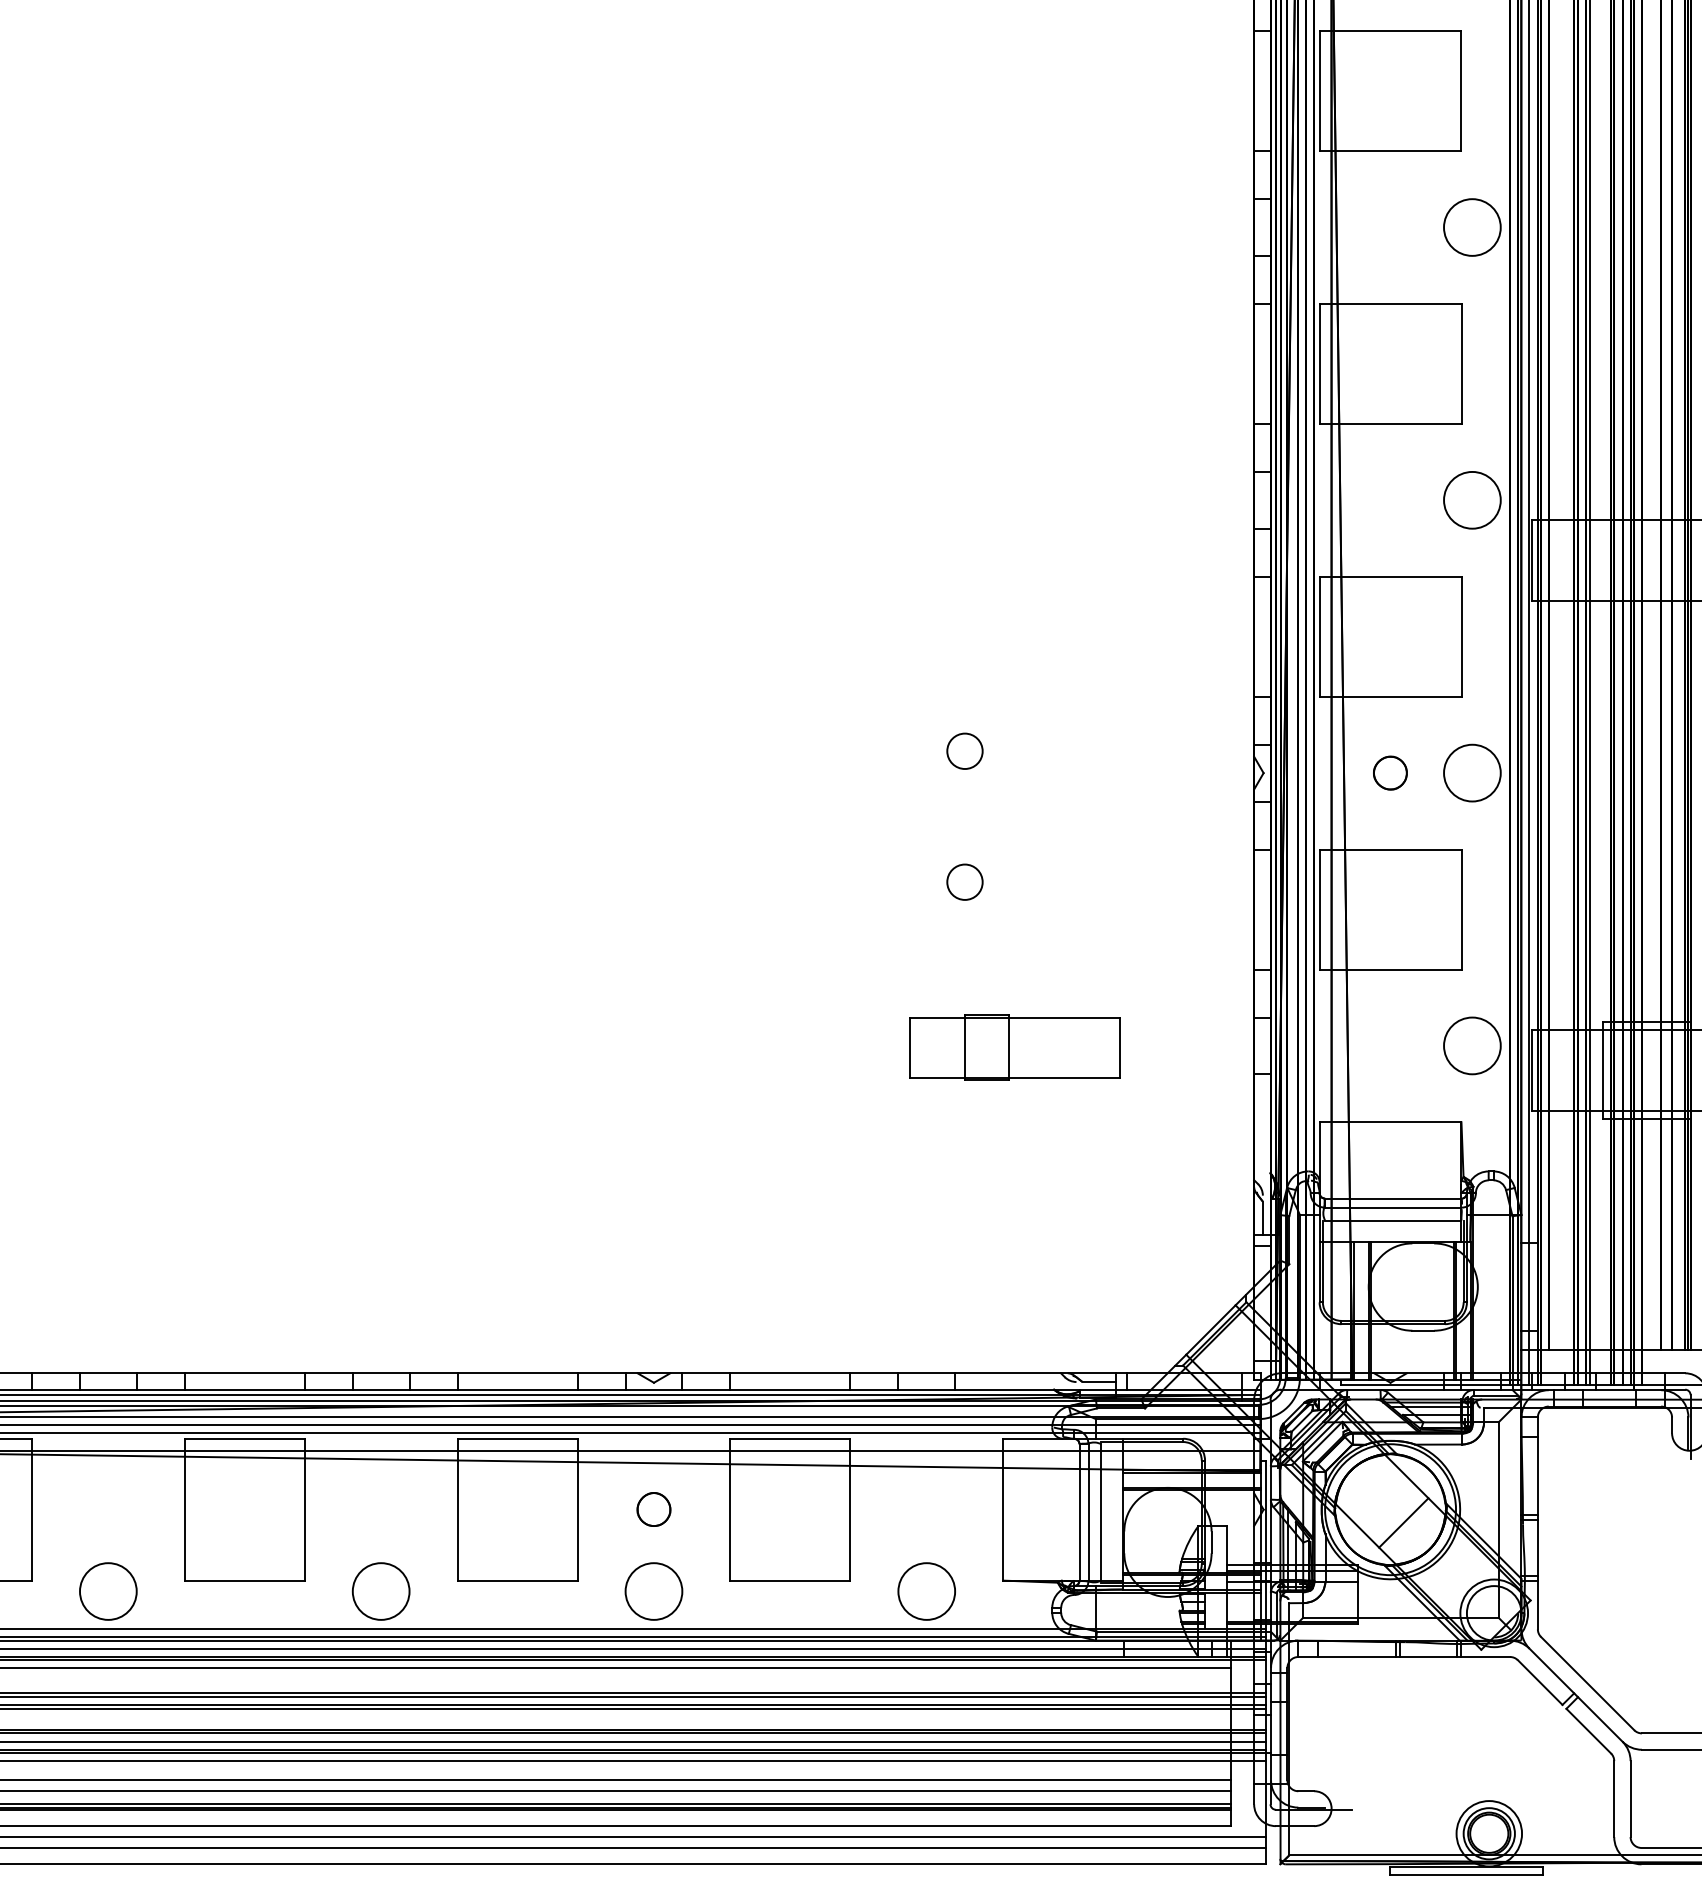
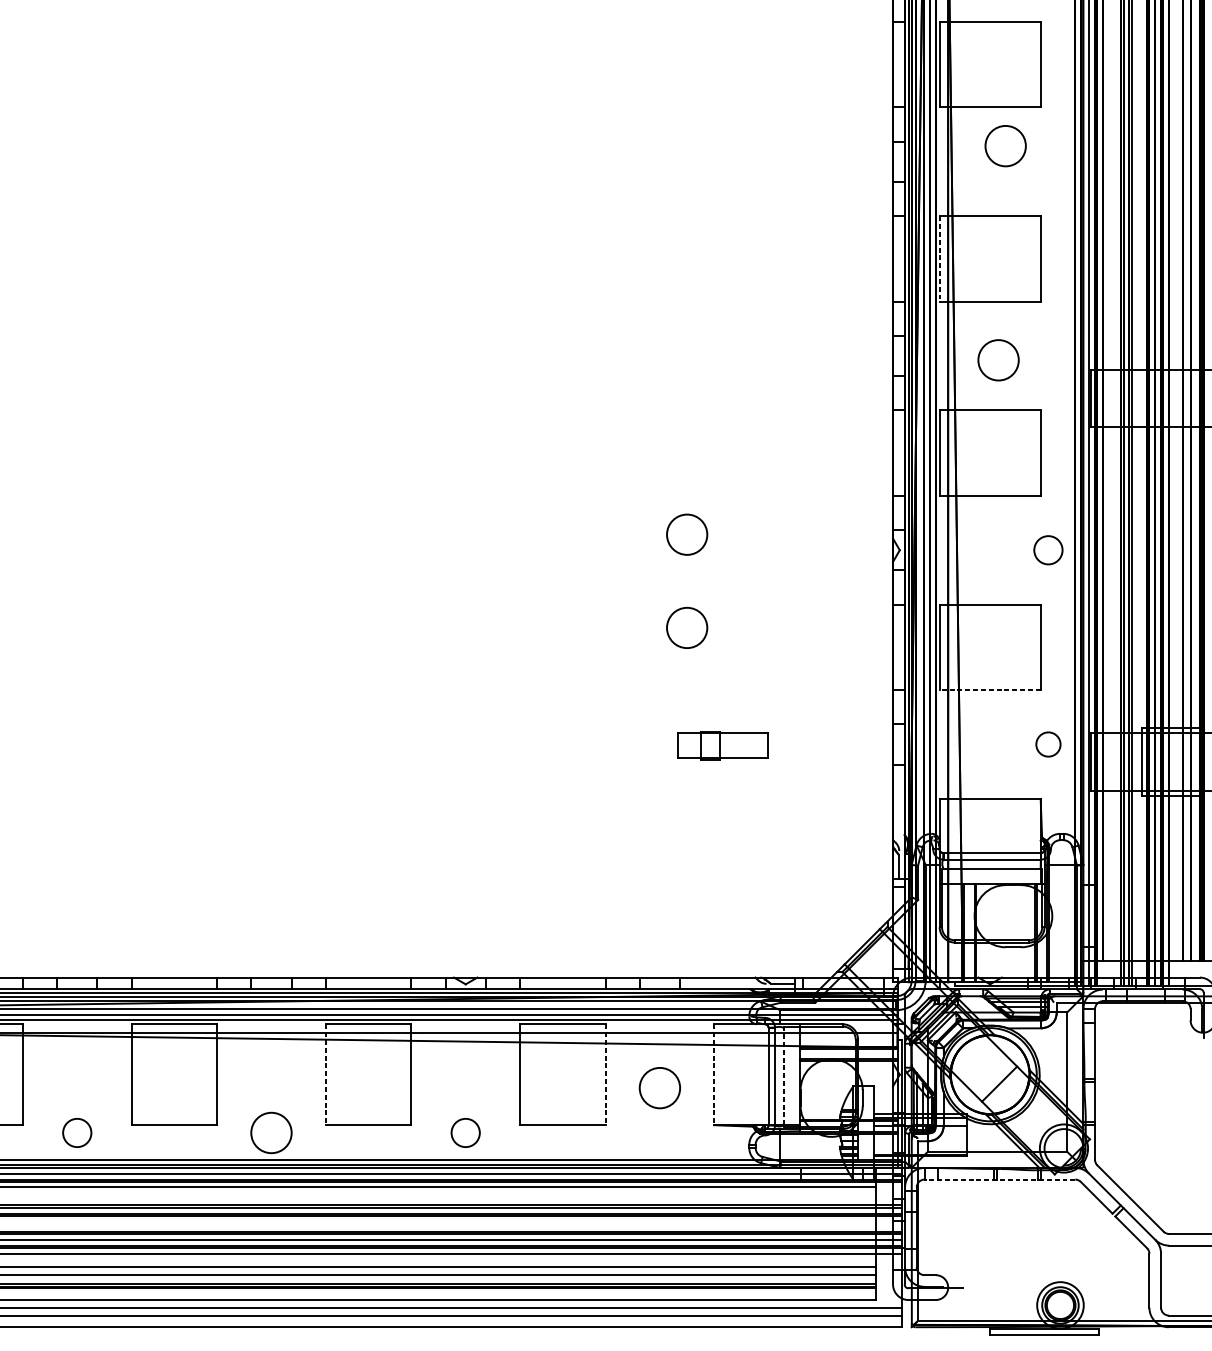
circle: (1472, 227) -> (1005, 146), moved
line: (1319, 364) -> (939, 259), solid -> dashed
circle: (1472, 500) -> (998, 360), moved
circle: (964, 751) -> (686, 534), size x1.6
part: (1390, 772) -> (990, 549), removed
circle: (1472, 772) -> (1048, 549), size x0.7
circle: (964, 881) -> (686, 627), size x1.6
line: (1390, 969) -> (990, 690), solid -> dashed
circle: (1472, 1045) -> (1048, 744), size x0.6
part: (1014, 1047) -> (722, 745), size x0.6
line: (457, 1509) -> (325, 1074), solid -> dashed
part: (653, 1509) -> (465, 1074), removed
line: (850, 1509) -> (605, 1074), solid -> dashed
line: (1003, 1509) -> (714, 1074), solid -> dashed
line: (1101, 1511) -> (784, 1076), solid -> dashed
circle: (108, 1591) -> (77, 1132), size x0.7
circle: (653, 1591) -> (465, 1132), size x0.7
circle: (926, 1591) -> (659, 1088), moved
line: (1404, 1657) -> (1000, 1179), solid -> dashed

